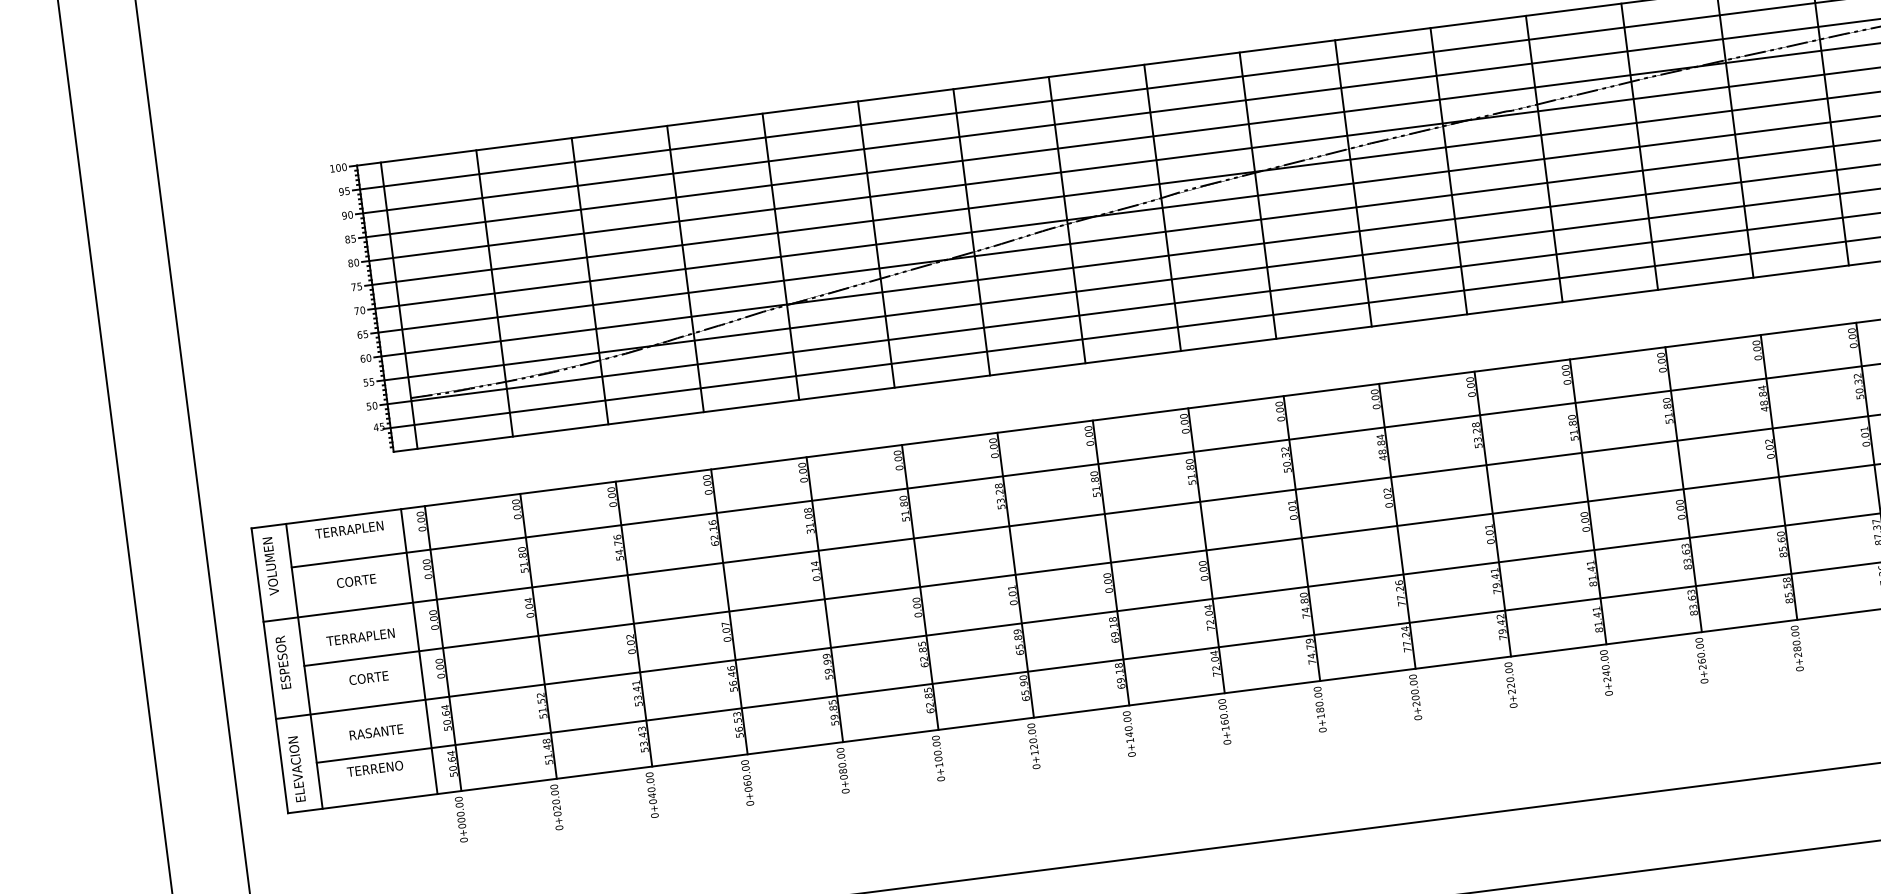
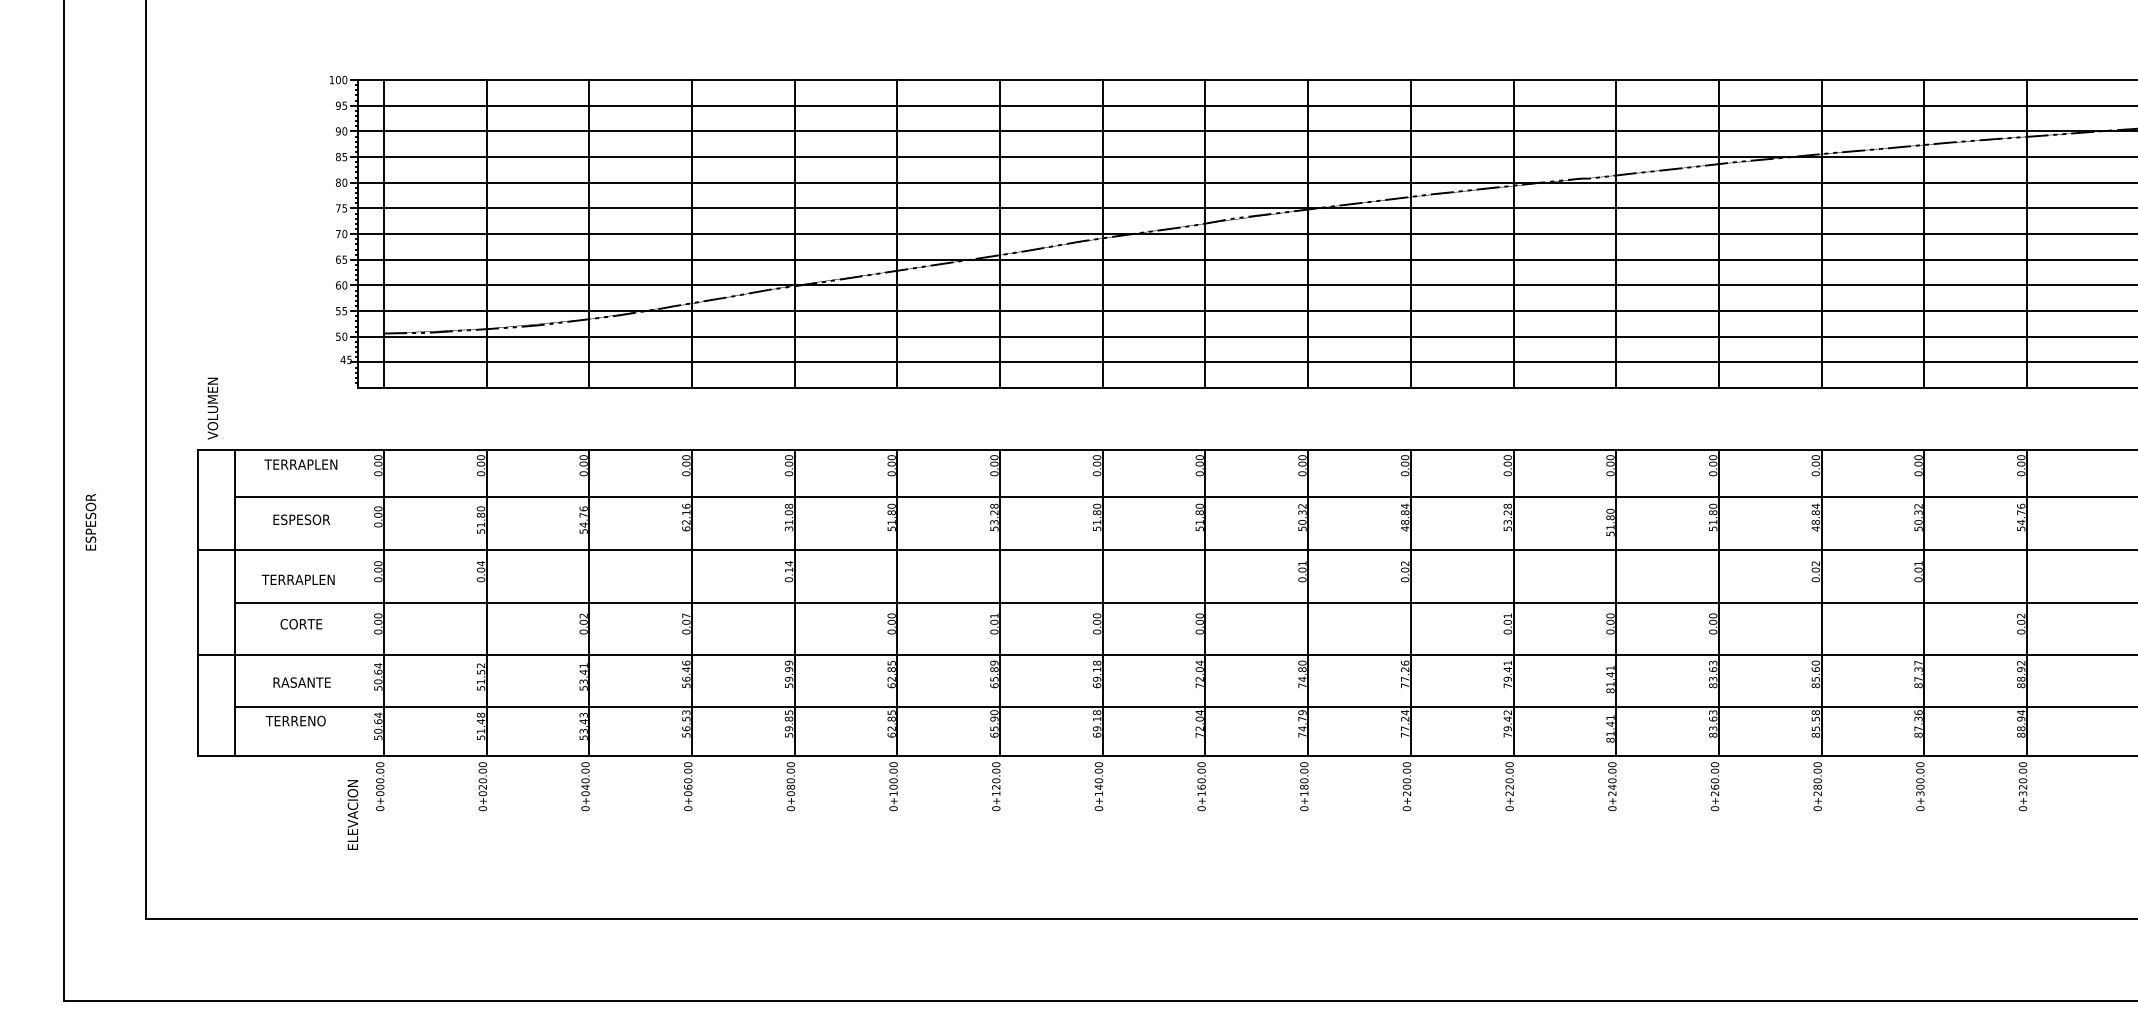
text: (270, 566) -> (212, 408), moved
text: (356, 580) -> (301, 519), CORTE -> ESPESOR
line: (419, 651) -> (358, 602), removed
text: (282, 661) -> (90, 521), moved
text: (296, 768) -> (352, 814), moved

